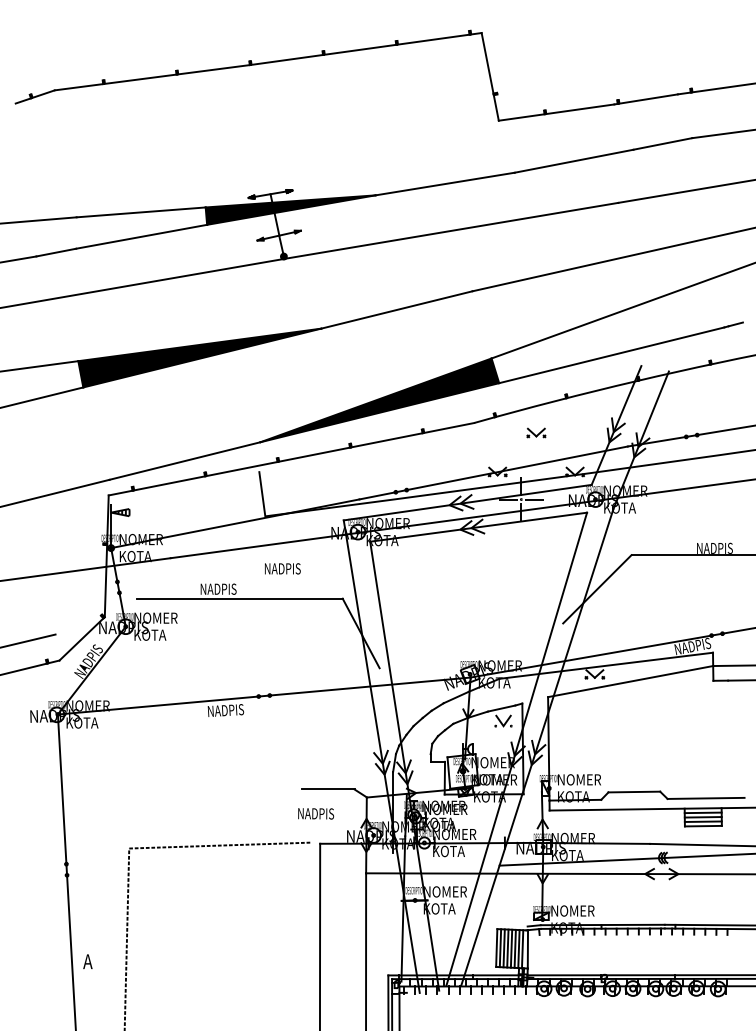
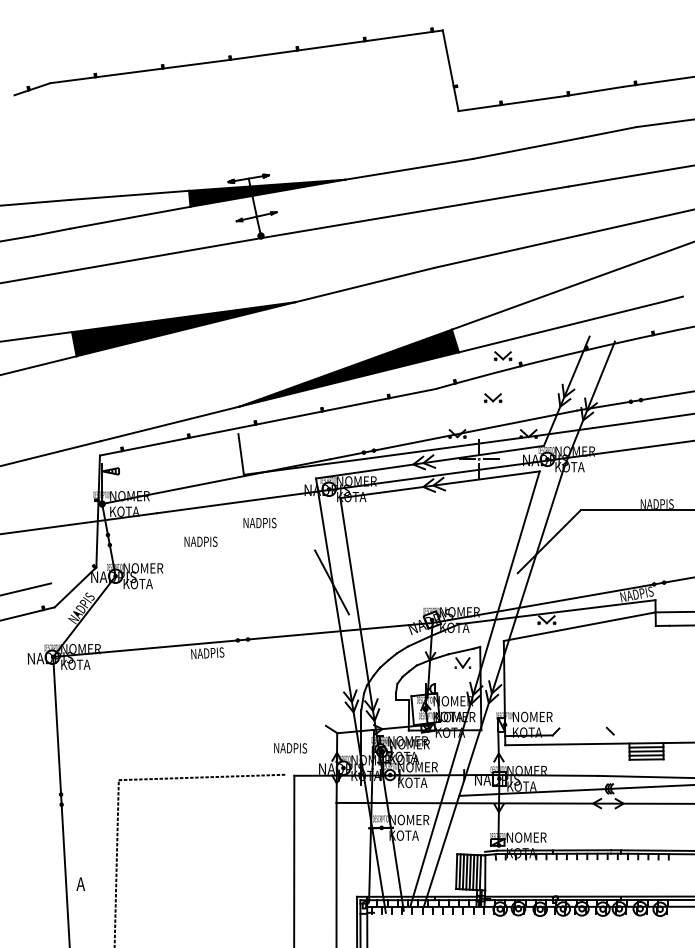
part: (546, 386) -> (502, 355), added
line: (239, 598) -> (220, 550), removed
line: (327, 789) -> (301, 725), removed
line: (633, 791) -> (582, 727), removed
line: (705, 797) -> (648, 733), removed

